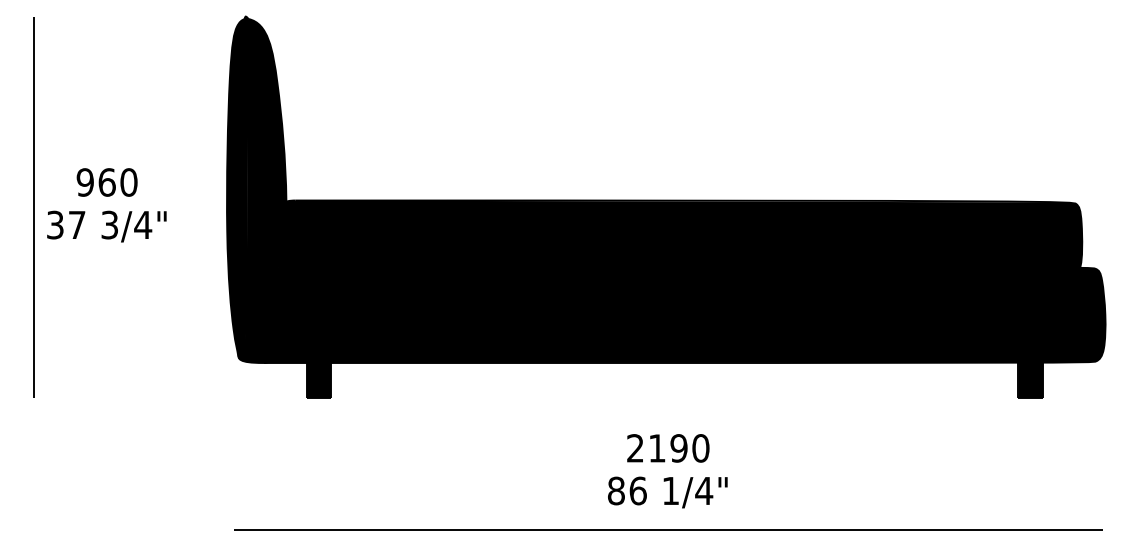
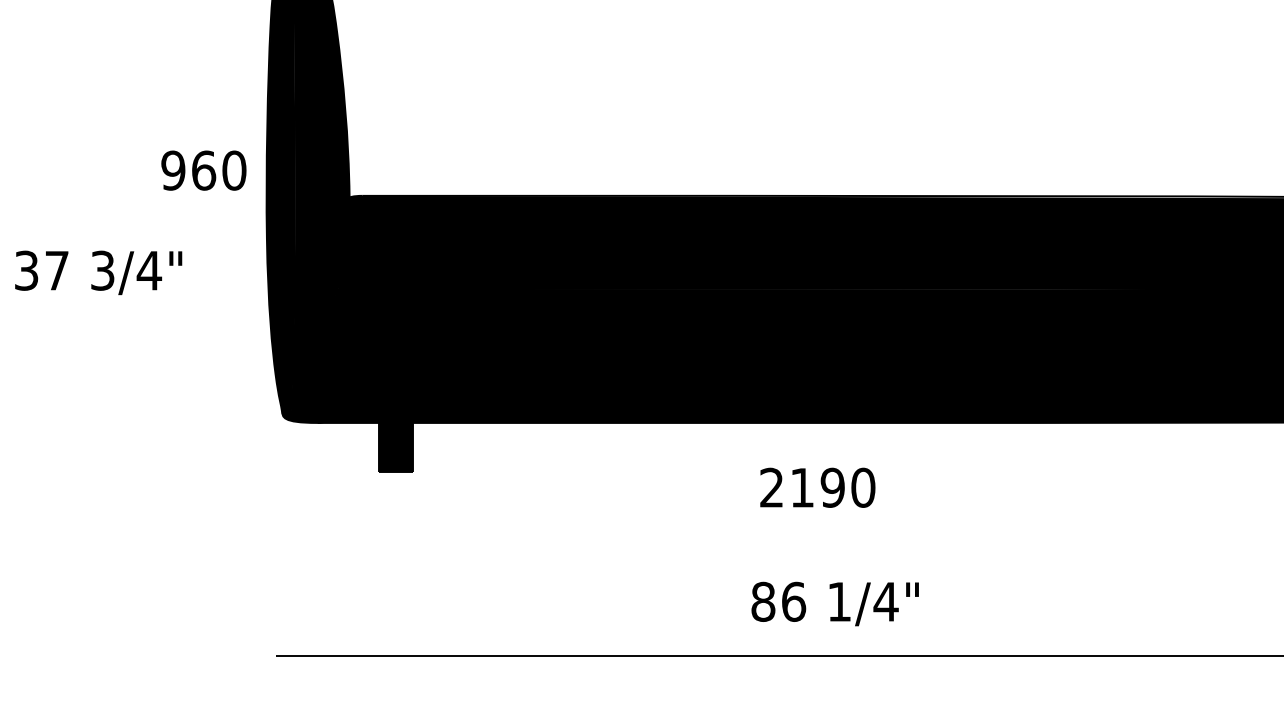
text: (106, 182) -> (202, 170), moved
text: (106, 226) -> (98, 272), moved
text: (668, 448) -> (818, 487), moved
text: (667, 492) -> (834, 603), moved

